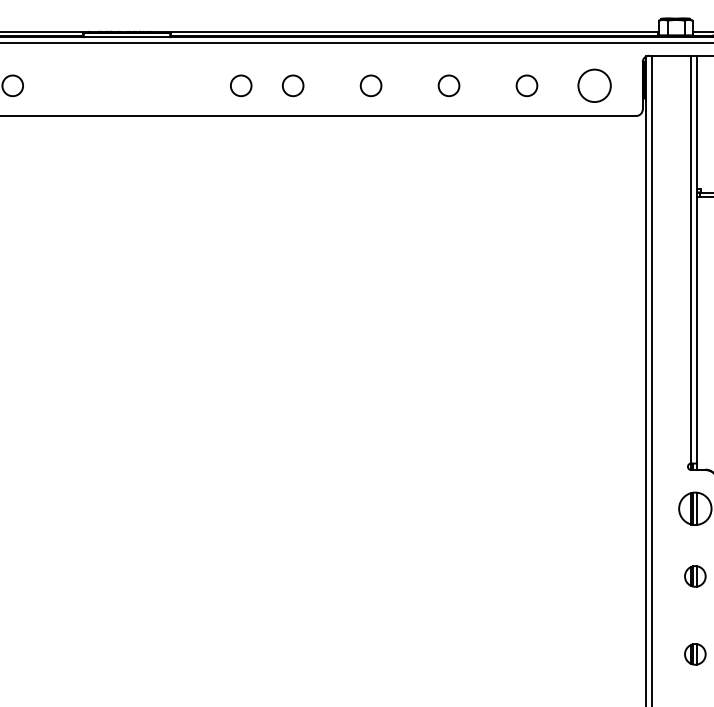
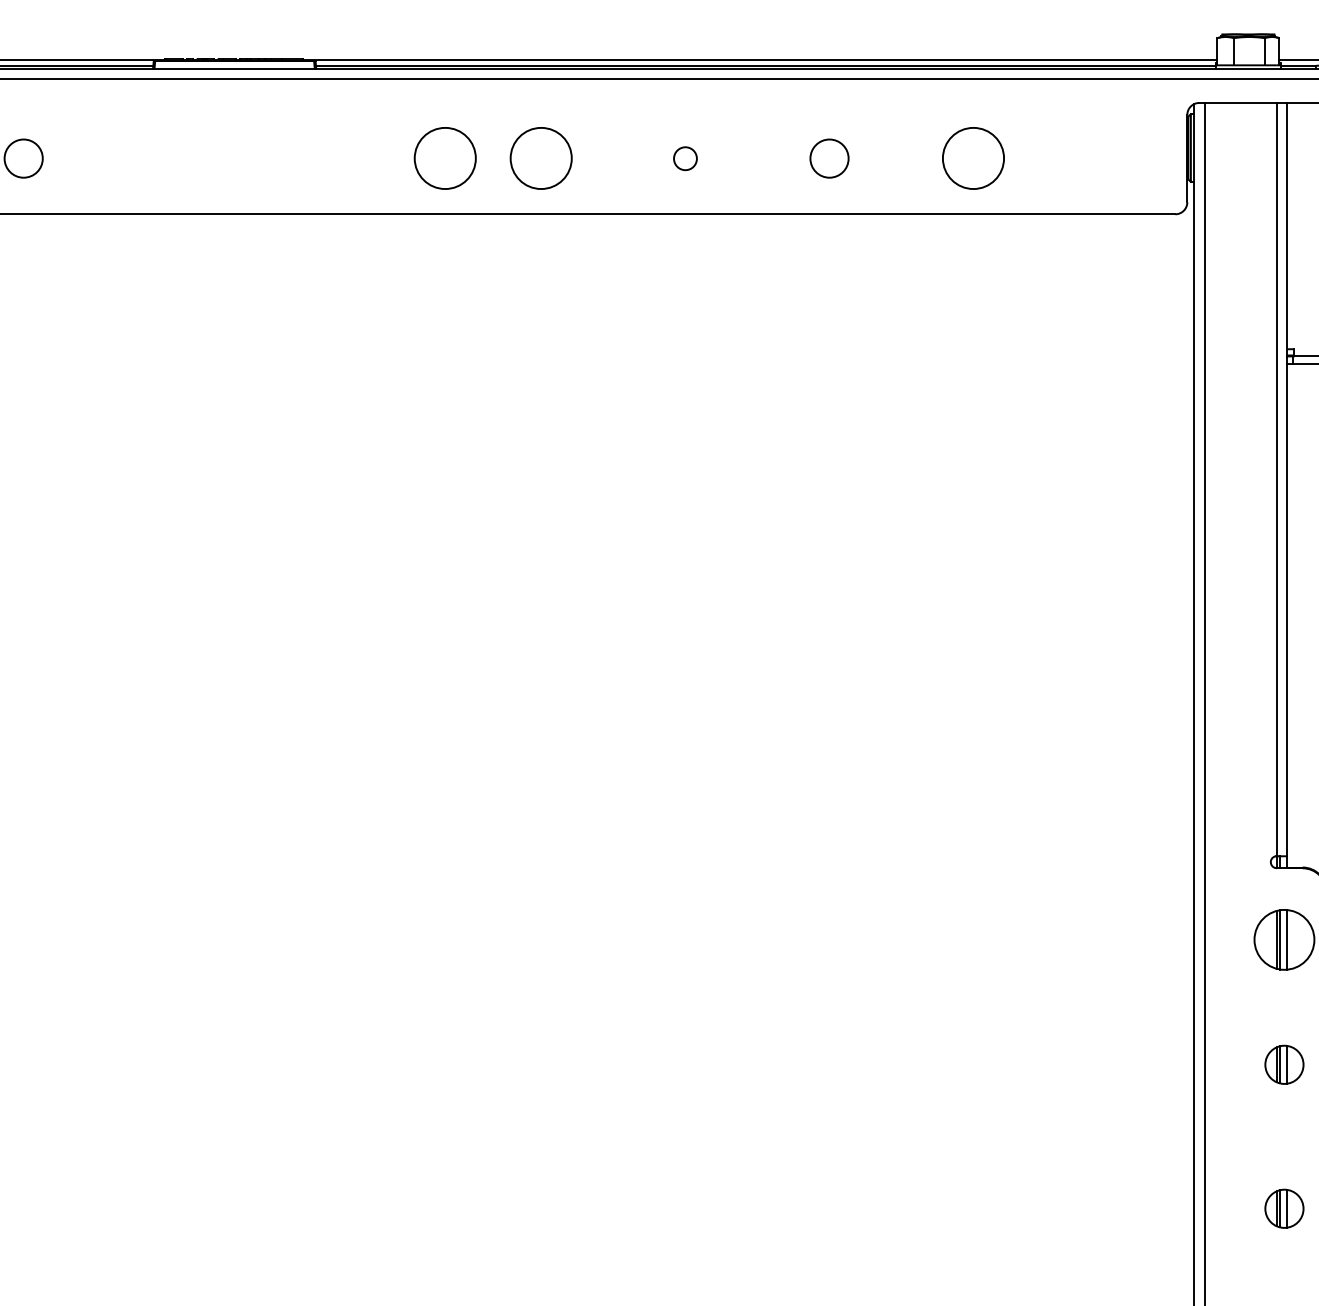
circle: (241, 85) -> (446, 157), size x1.6
circle: (293, 85) -> (542, 157), size x1.6
circle: (370, 85) -> (684, 157), size x0.6
circle: (526, 85) -> (972, 157), size x1.6
circle: (594, 85) -> (1098, 157), removed

